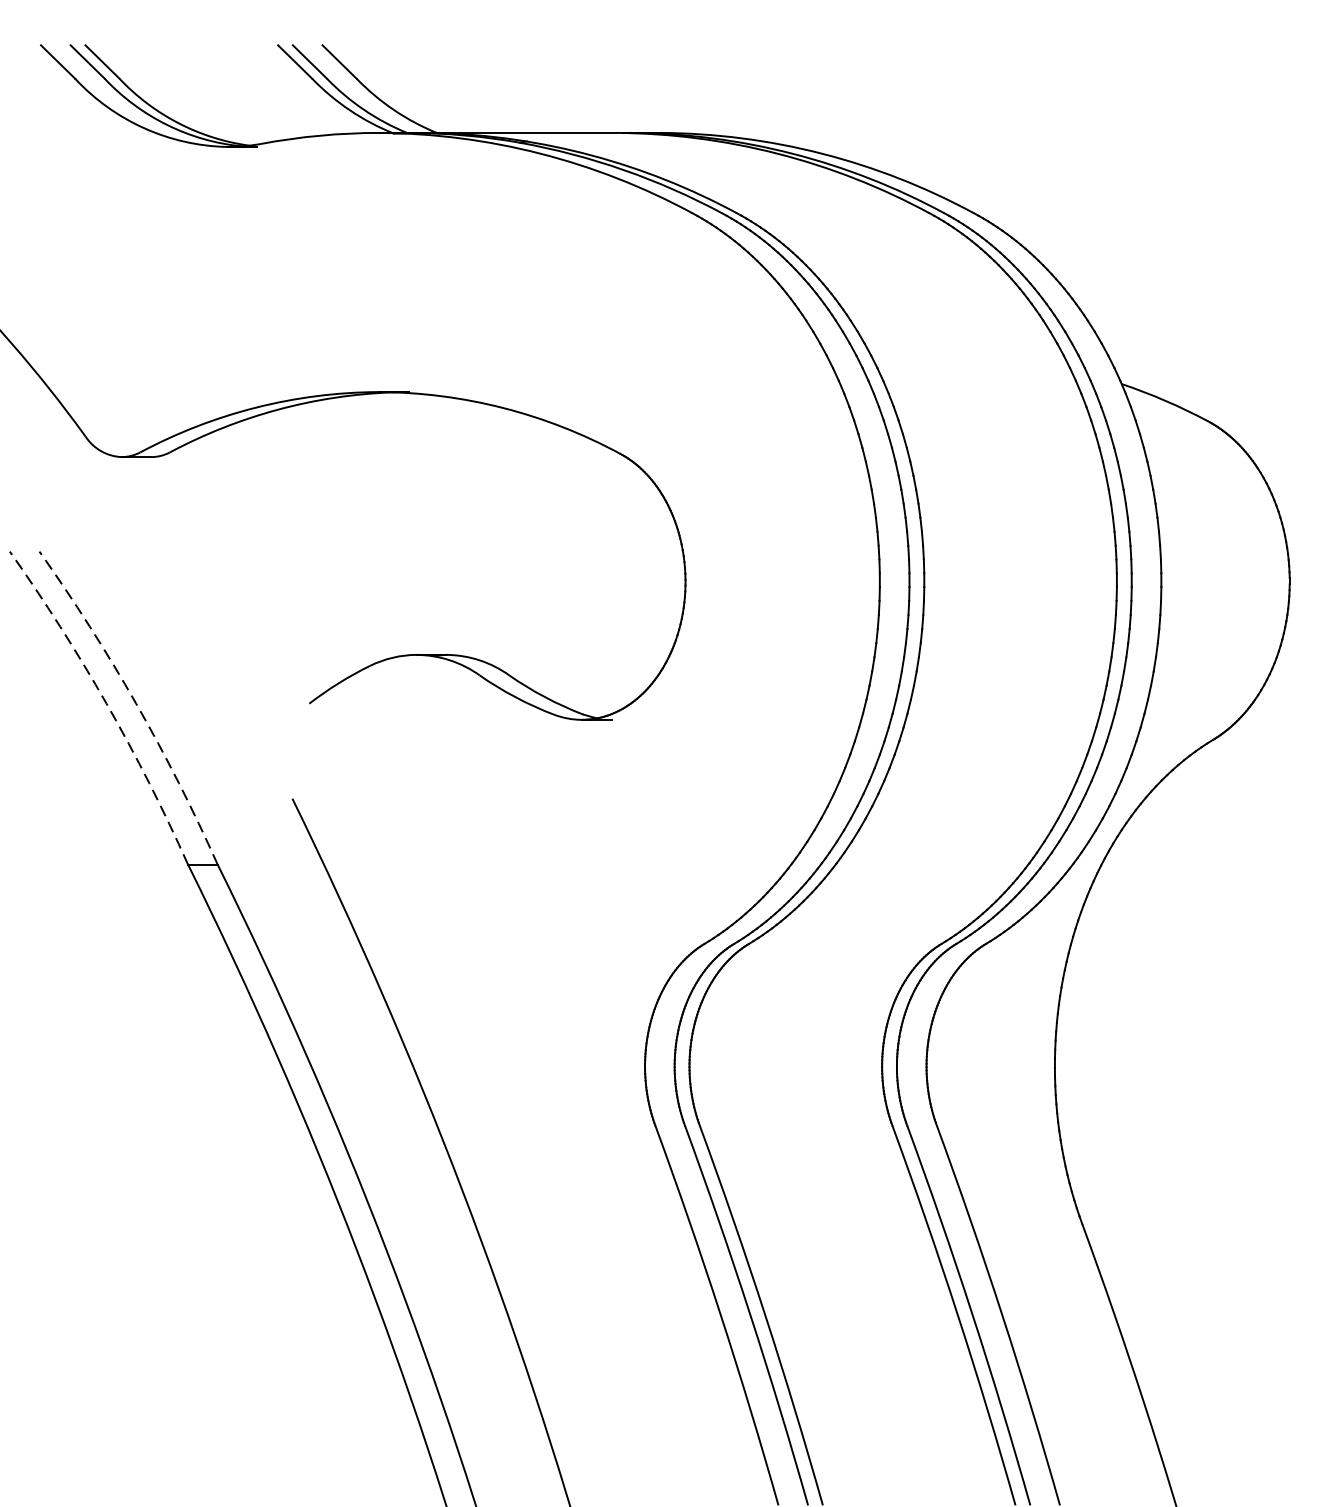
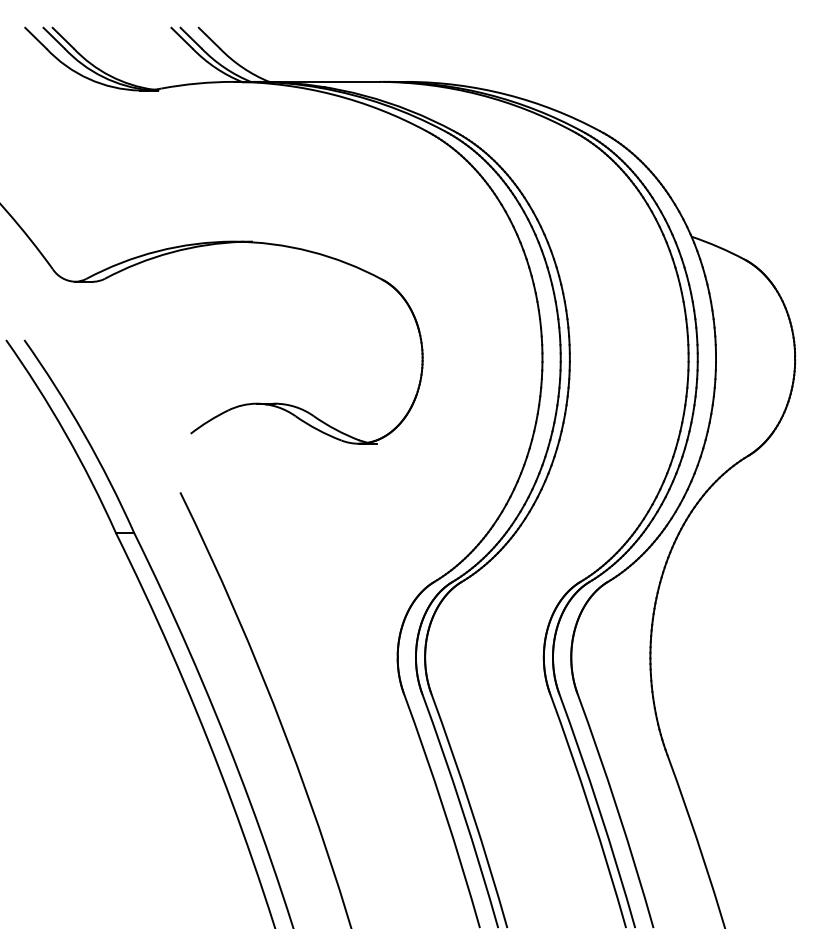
arc: (106, 703) -> (65, 433), dashed -> solid
arc: (137, 703) -> (84, 433), dashed -> solid

